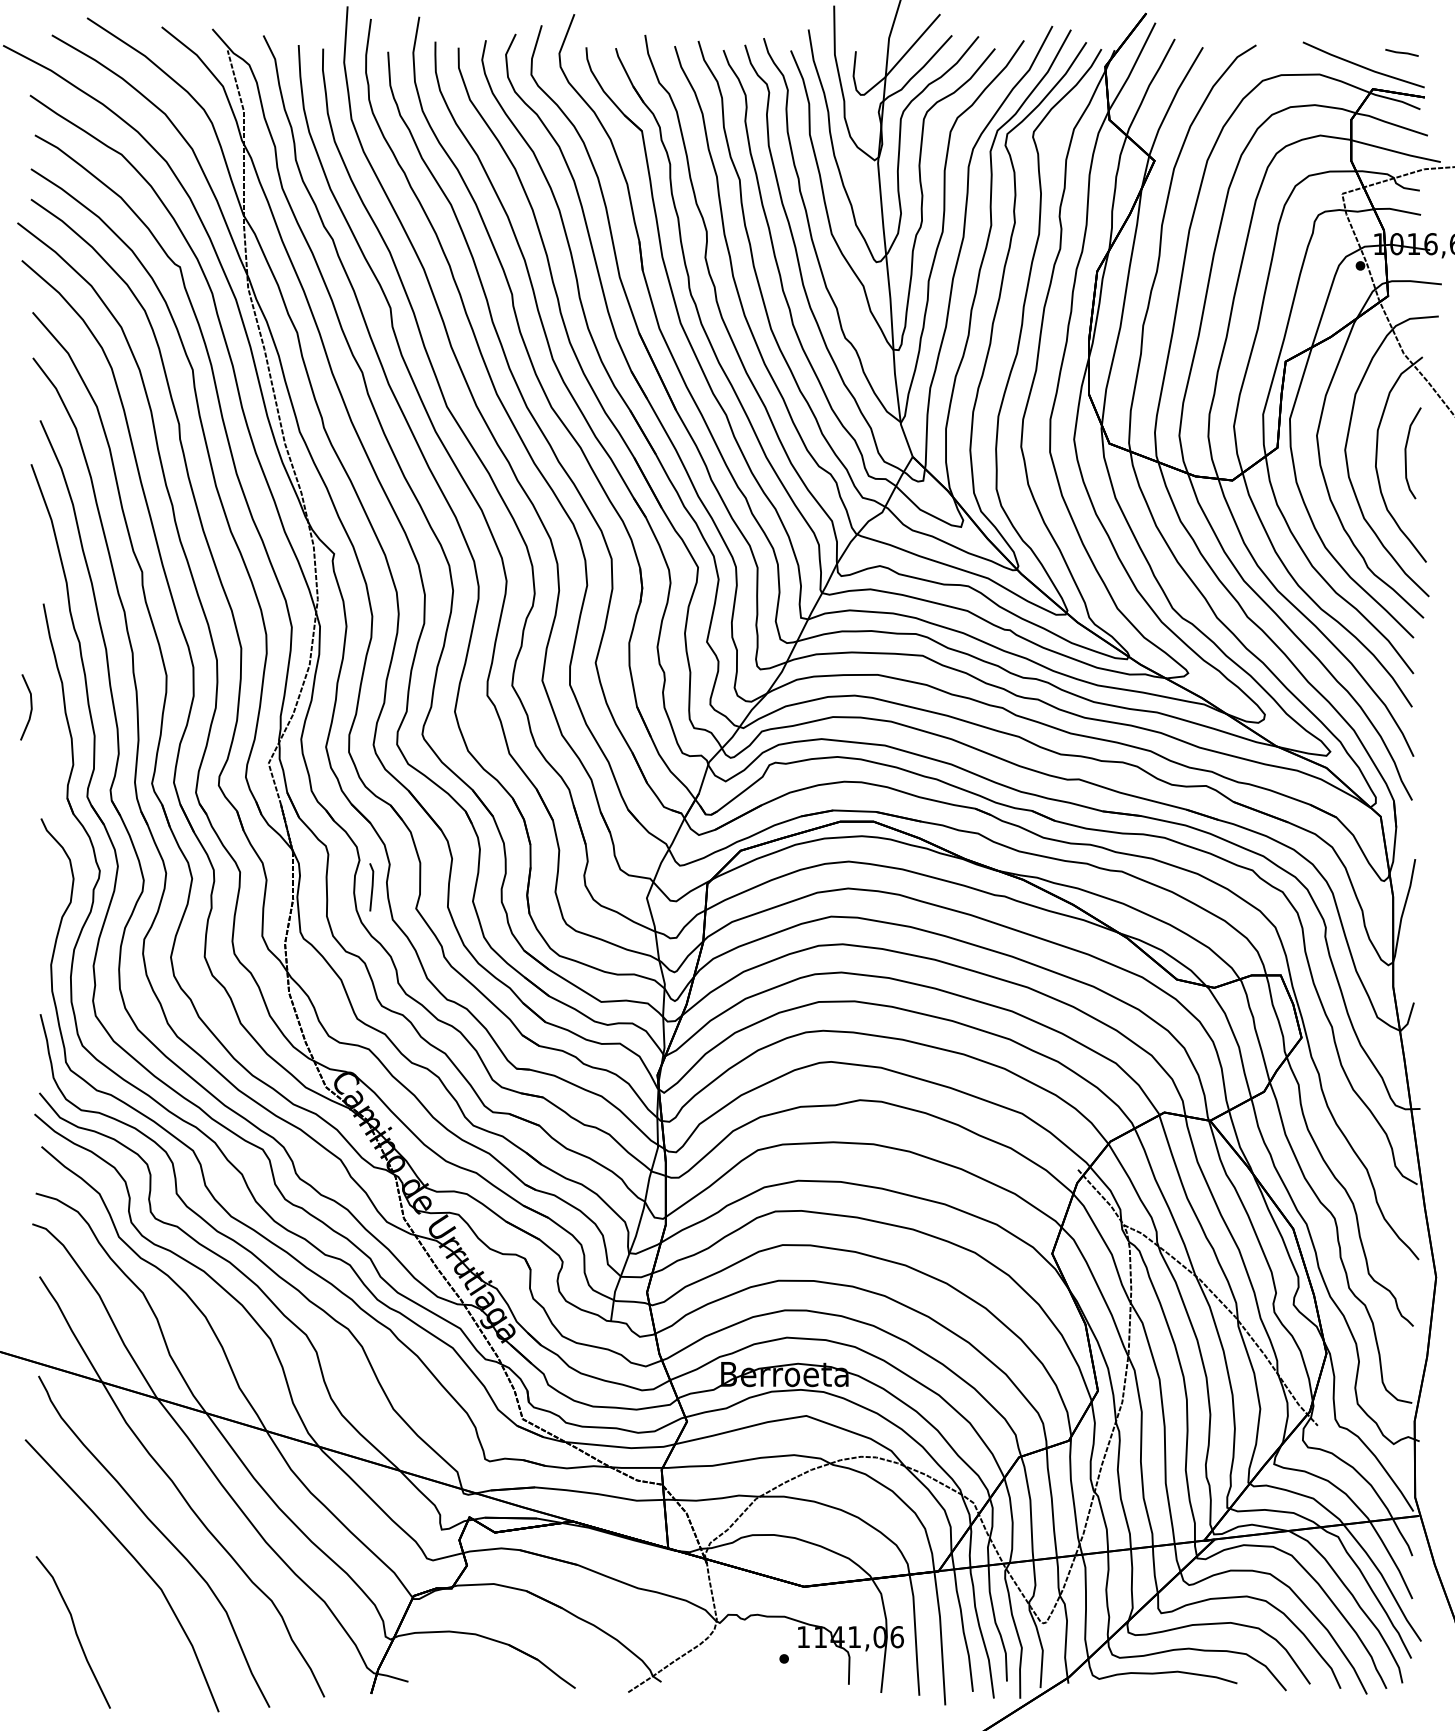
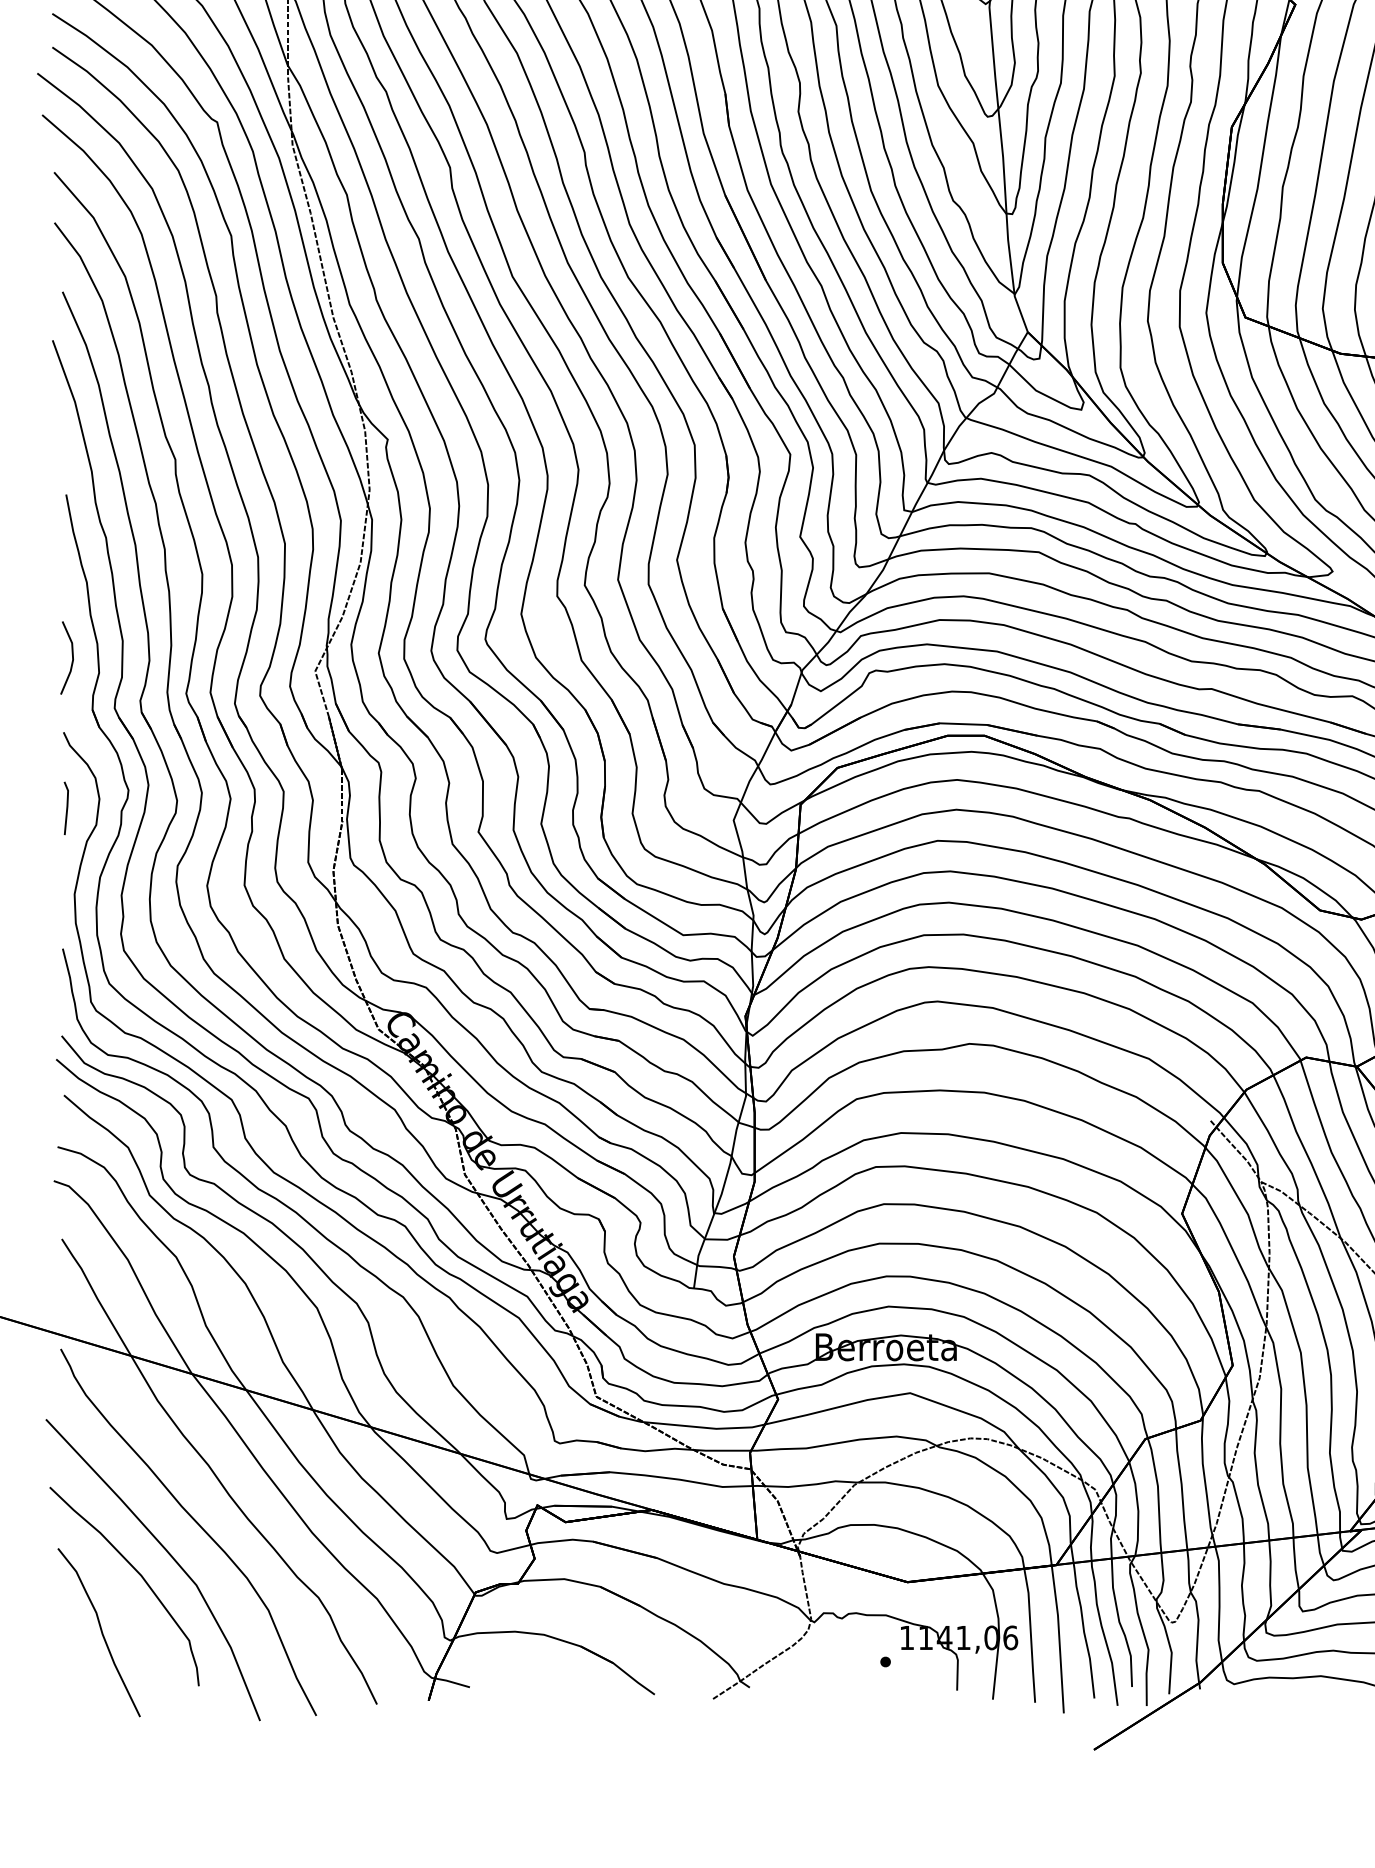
line: (30, 707) -> (71, 658), moved
line: (371, 887) -> (66, 808), moved
curve: (107, 1578) -> (136, 1573), added

